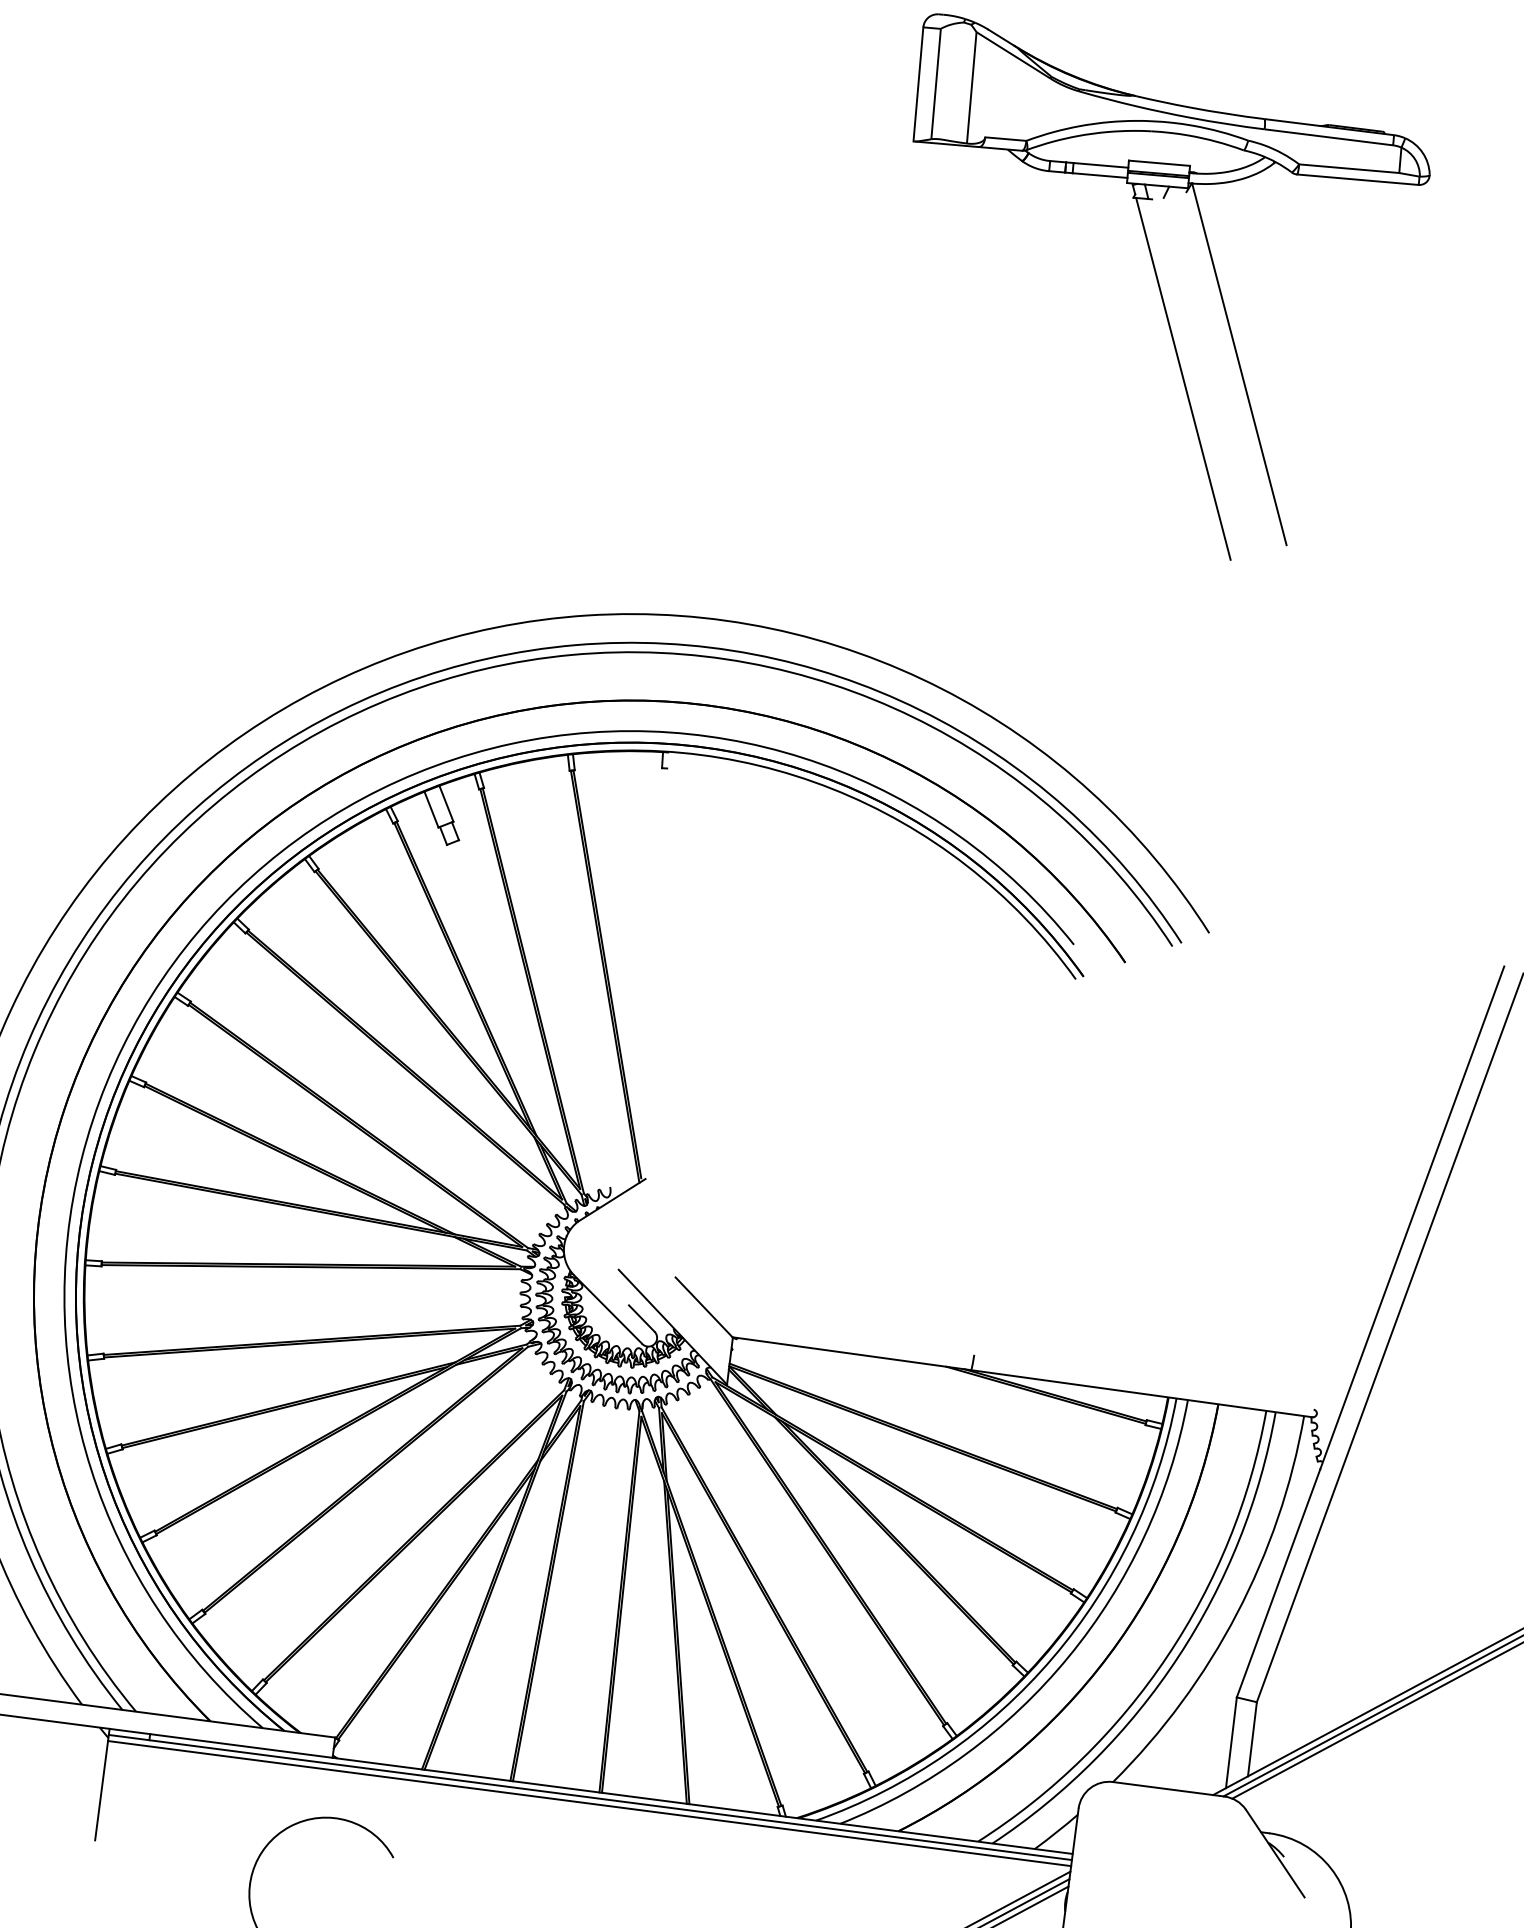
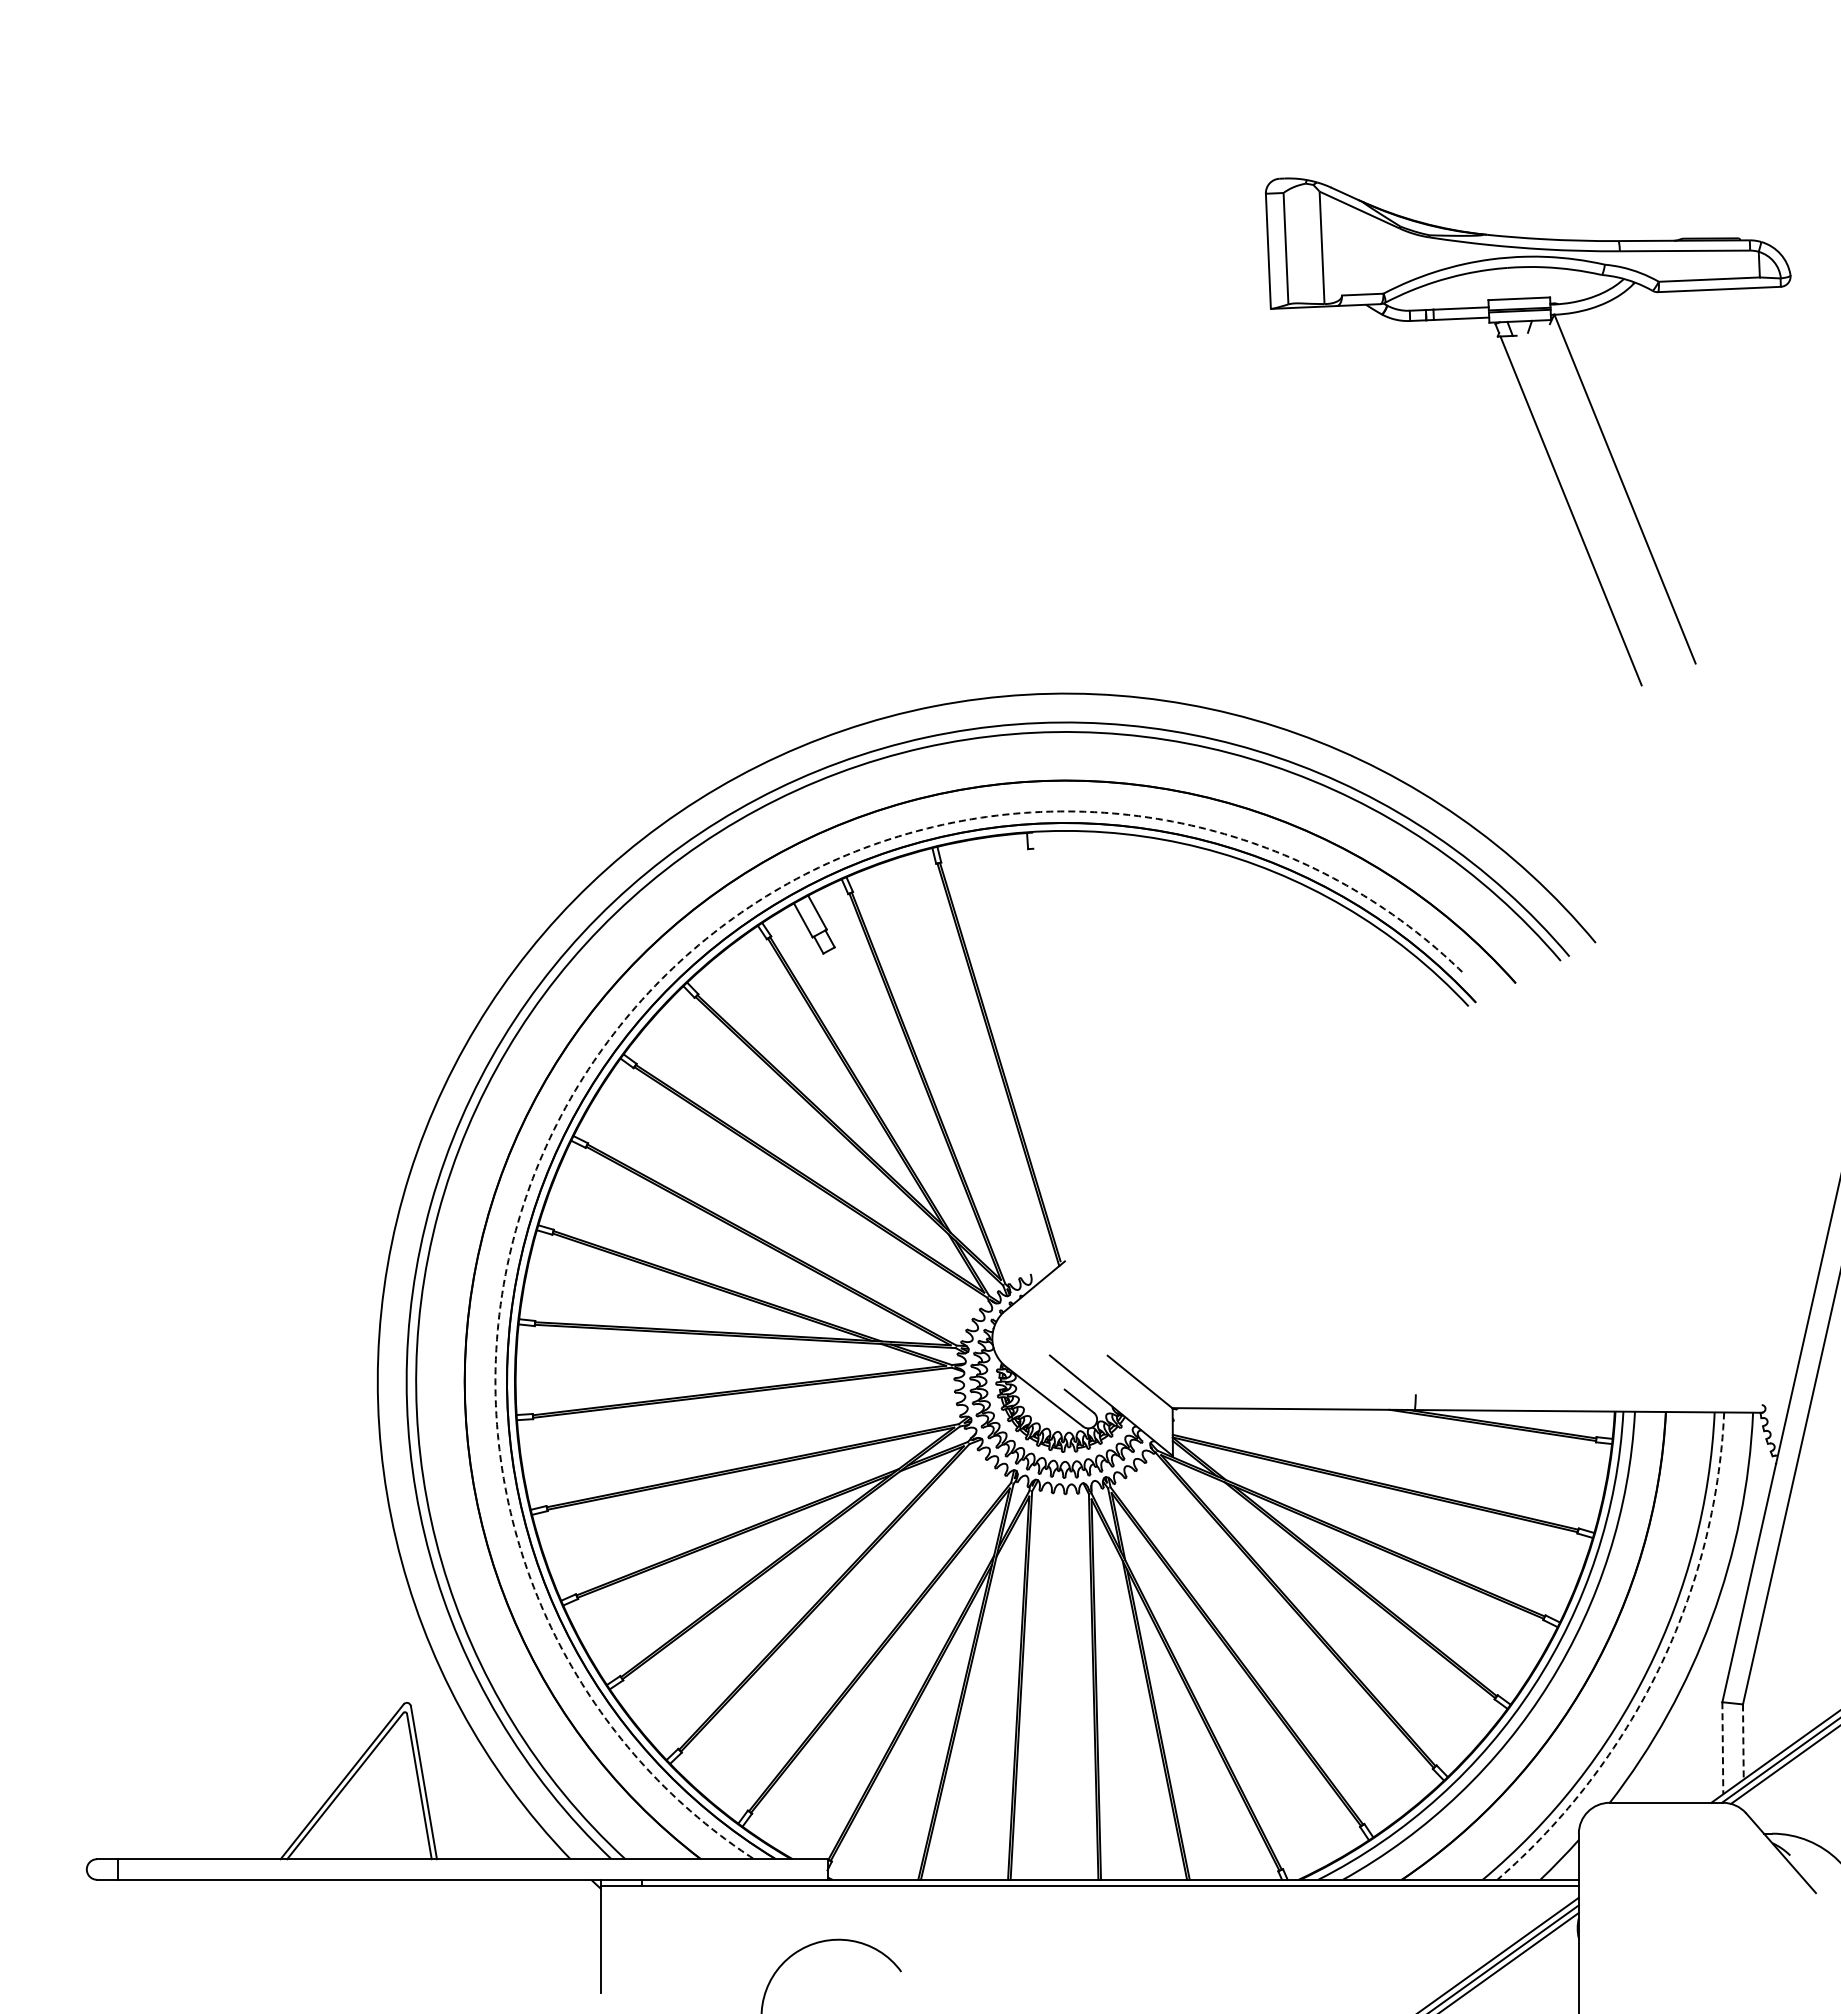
part: (1159, 293) -> (1536, 428), moved
arc: (236, 889) -> (619, 1025), solid -> dashed
arc: (1178, 1656) -> (1658, 1669), solid -> dashed
line: (1252, 1739) -> (1743, 1742), solid -> dashed
line: (1231, 1742) -> (1722, 1748), solid -> dashed
line: (589, 1803) -> (1089, 1892), removed

